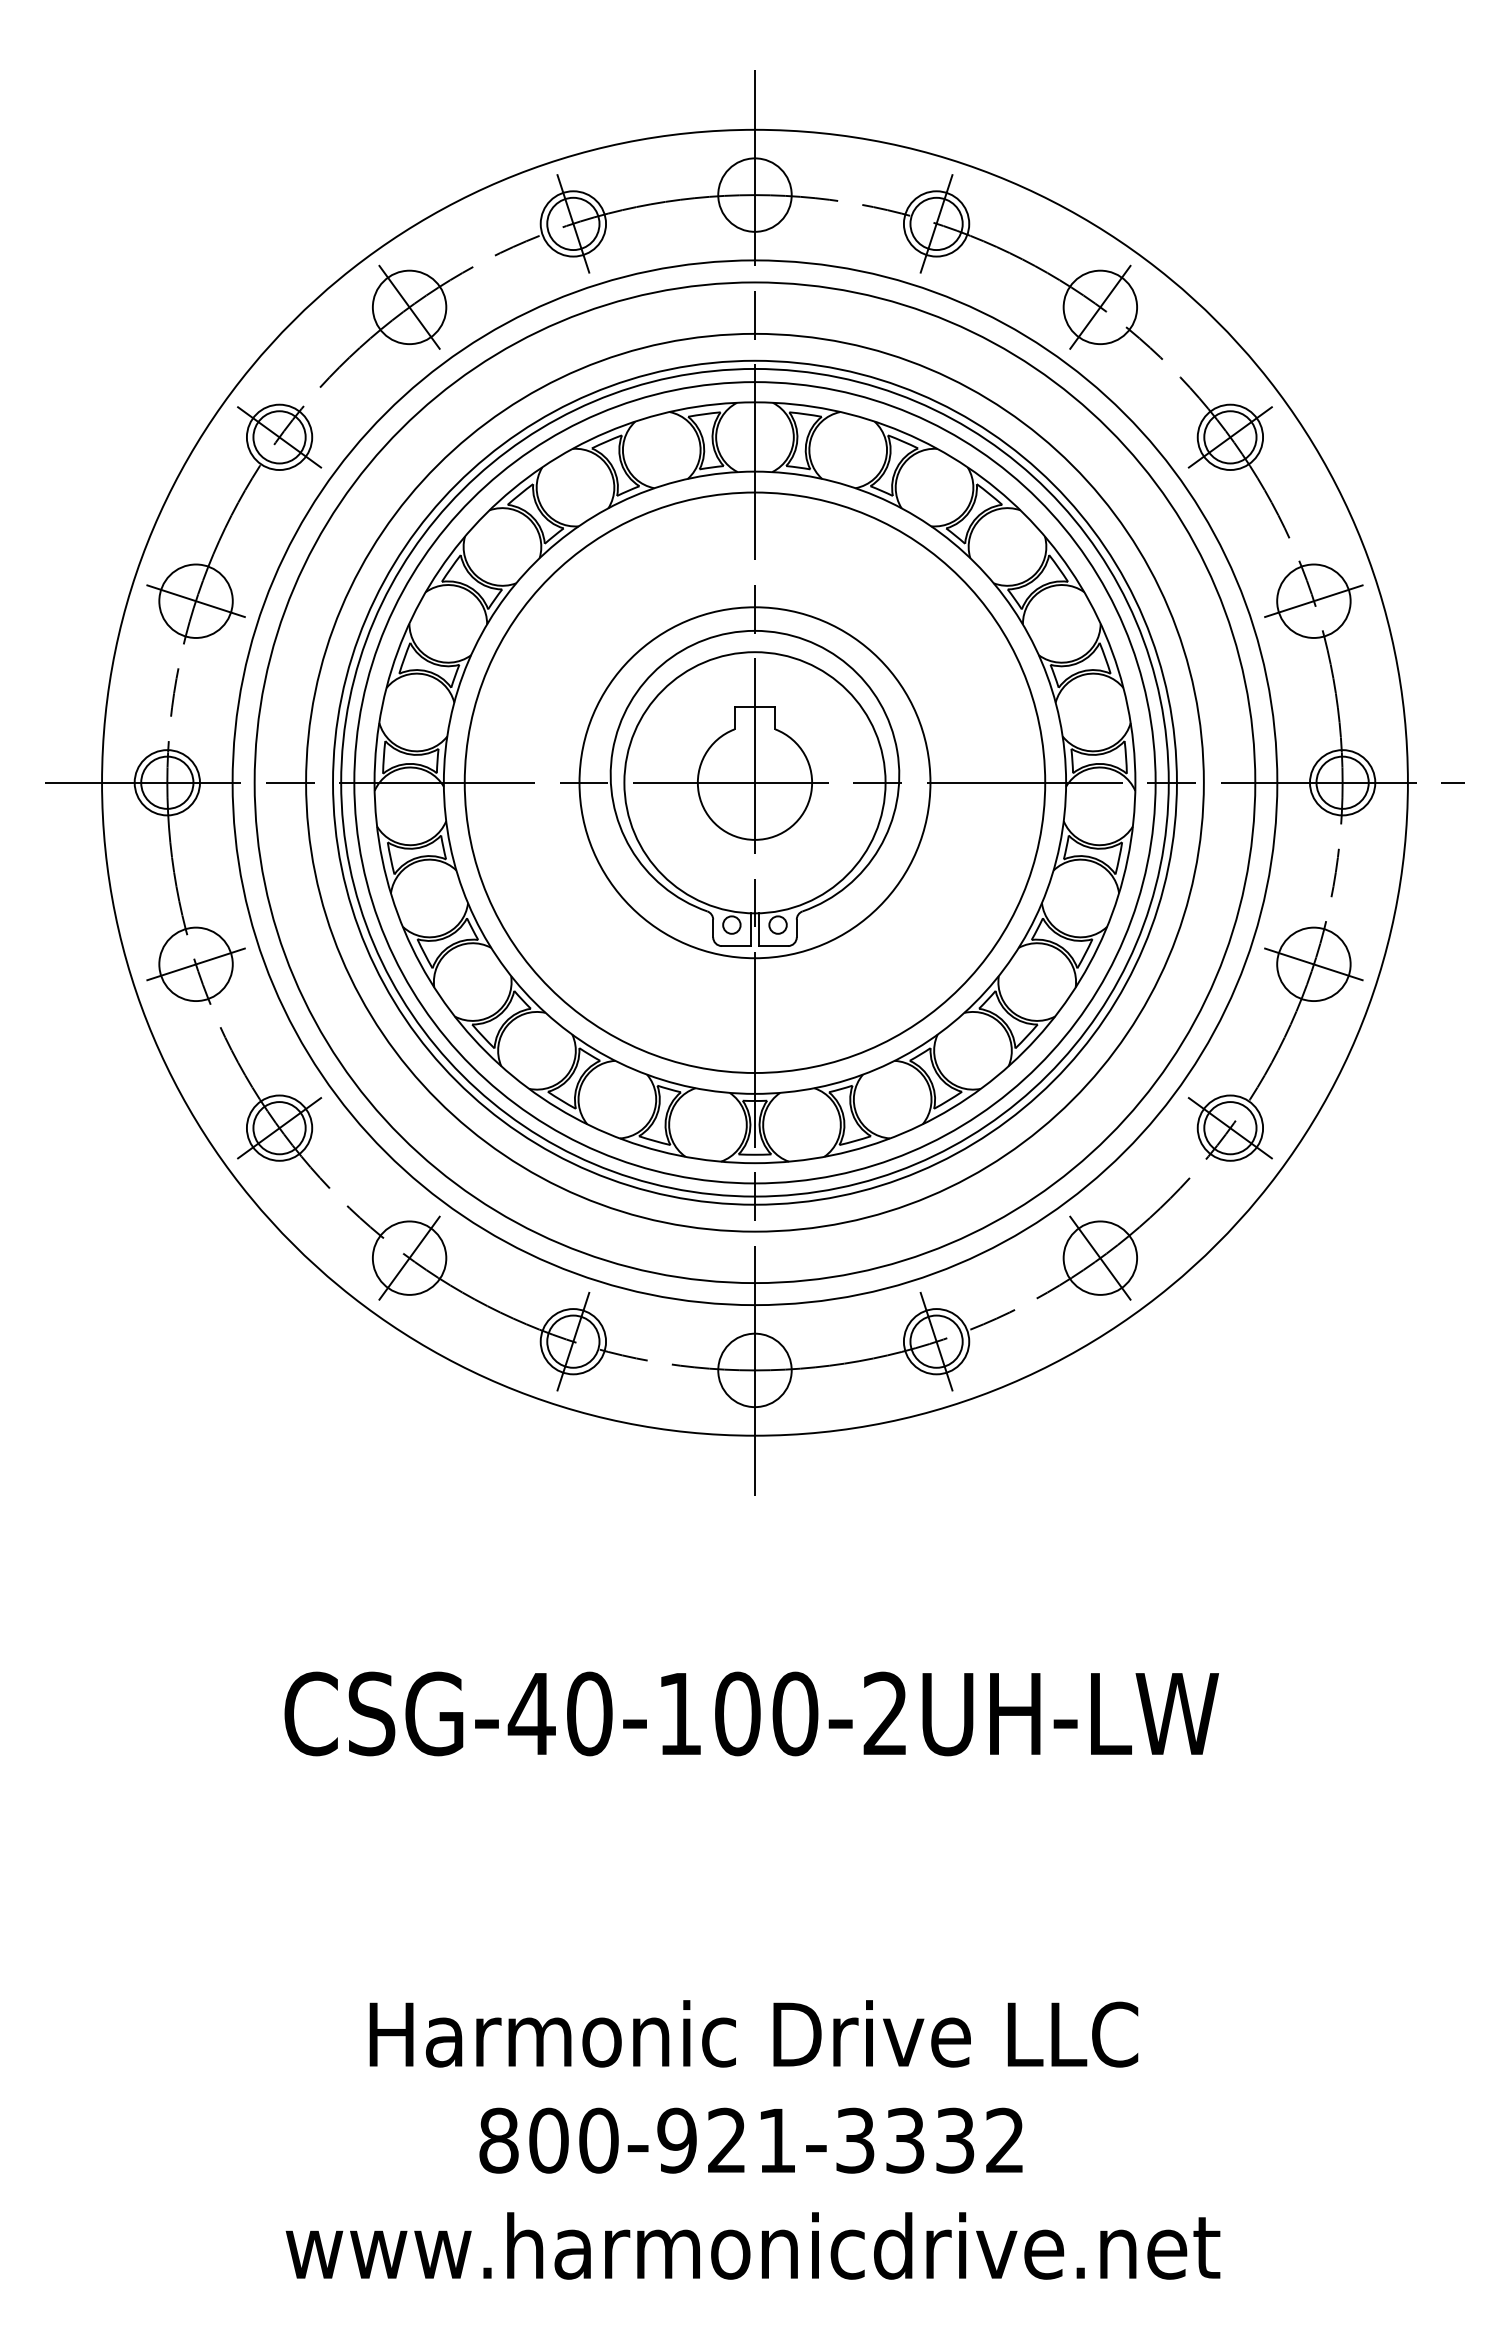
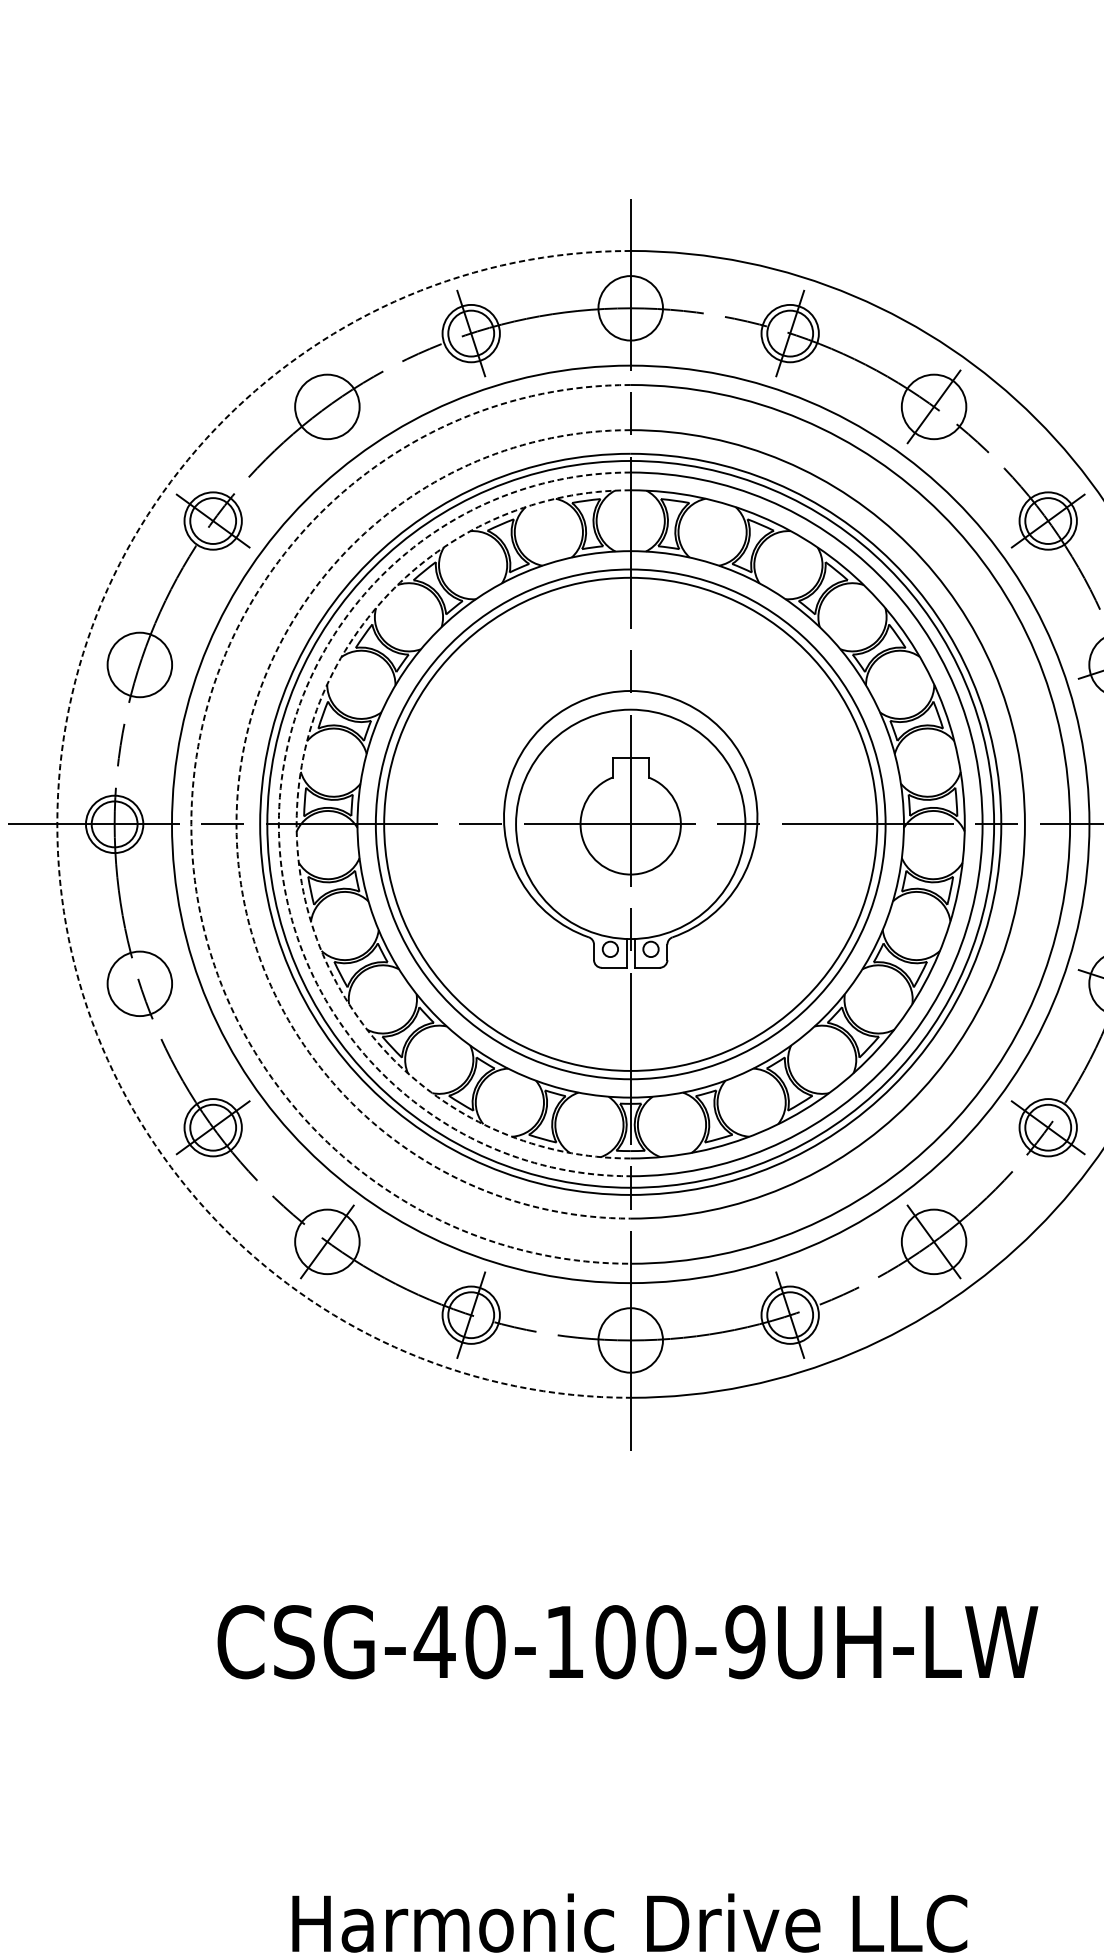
line: (409, 307) -> (327, 407), removed
line: (195, 601) -> (139, 665), removed
arc: (102, 782) -> (57, 824), solid -> dashed
arc: (254, 782) -> (191, 824), solid -> dashed
arc: (306, 782) -> (236, 824), solid -> dashed
arc: (354, 782) -> (279, 824), solid -> dashed
arc: (374, 782) -> (296, 824), solid -> dashed
circle: (754, 782) -> (630, 824), size x1.6
line: (195, 964) -> (139, 983), removed
text: (885, 1713) -> (745, 1641), CSG-40-100-2UH-LW -> CSG-40-100-9UH-LW

